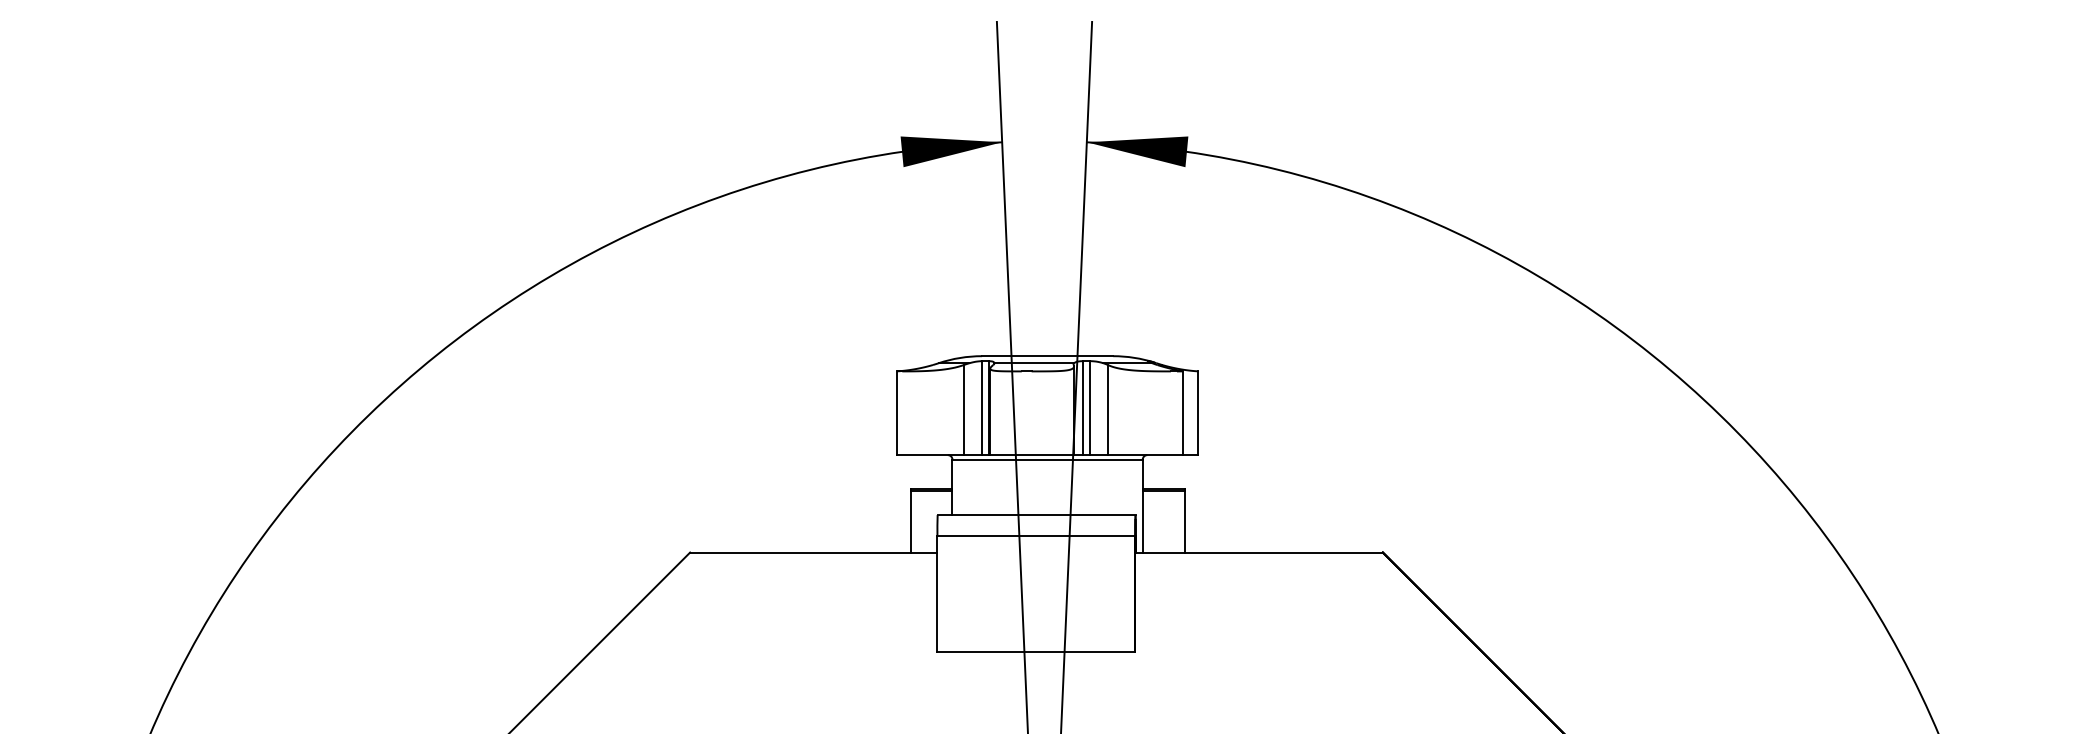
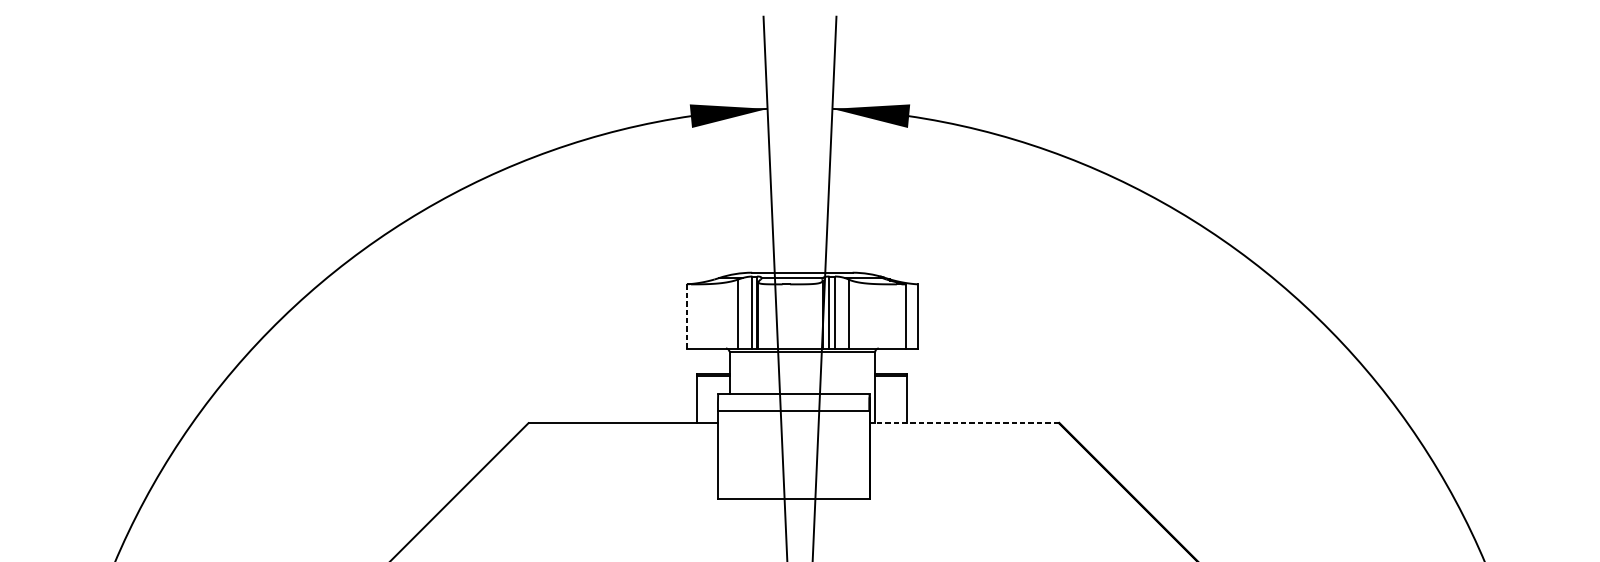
line: (896, 413) -> (686, 316), solid -> dashed
line: (1259, 552) -> (964, 423), solid -> dashed

